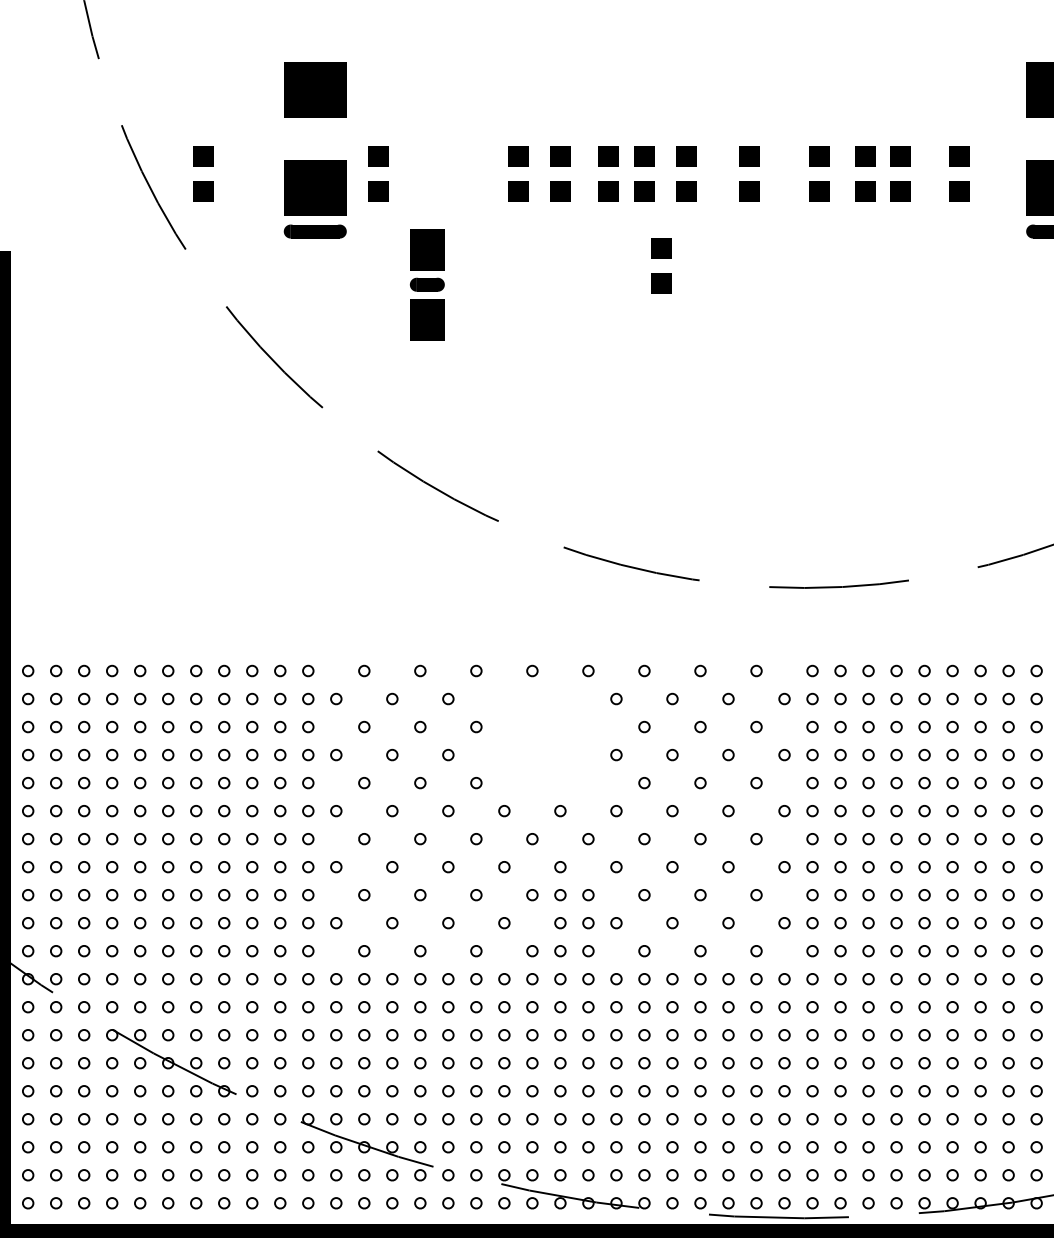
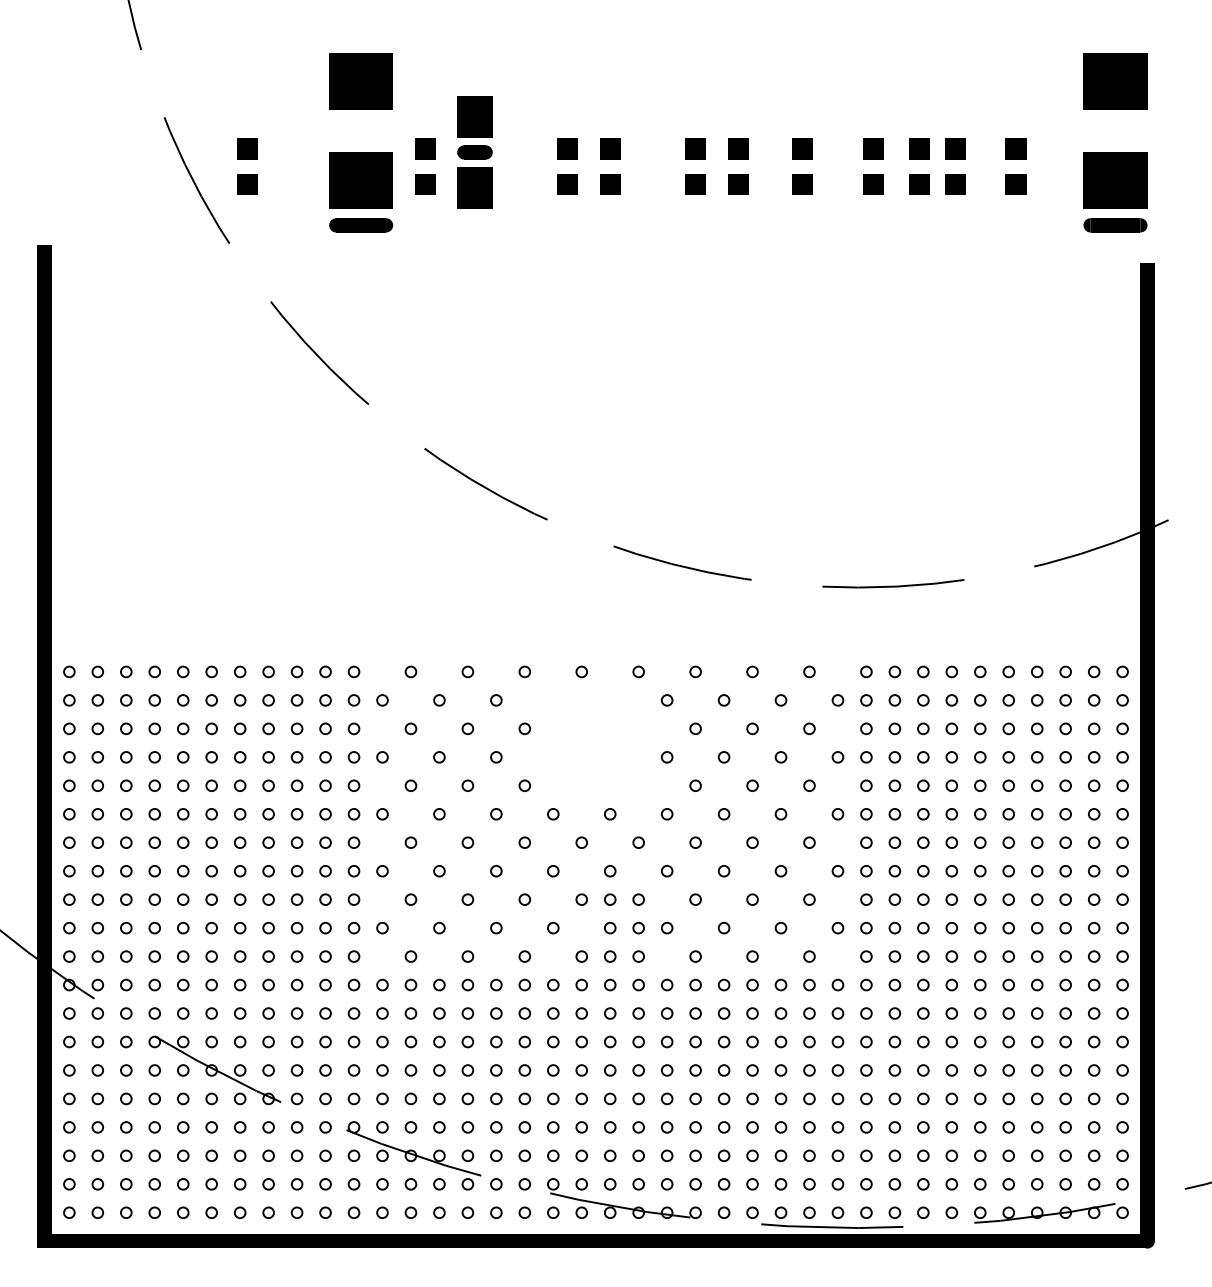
part: (608, 166) -> (659, 159), removed
part: (661, 259) -> (712, 253), removed
part: (426, 284) -> (474, 152), moved

